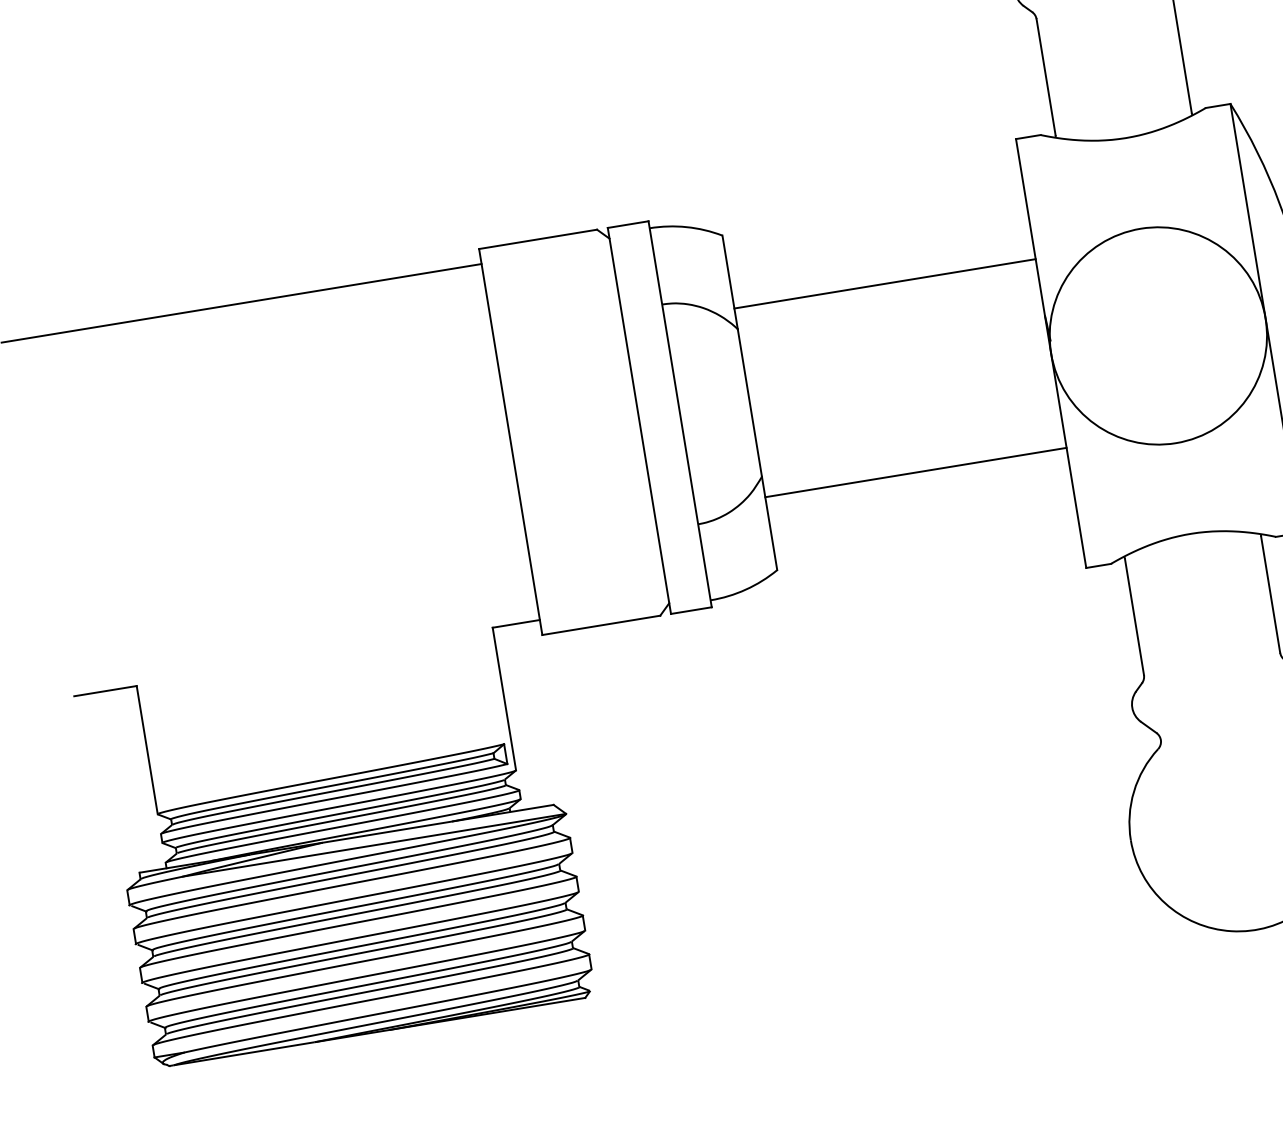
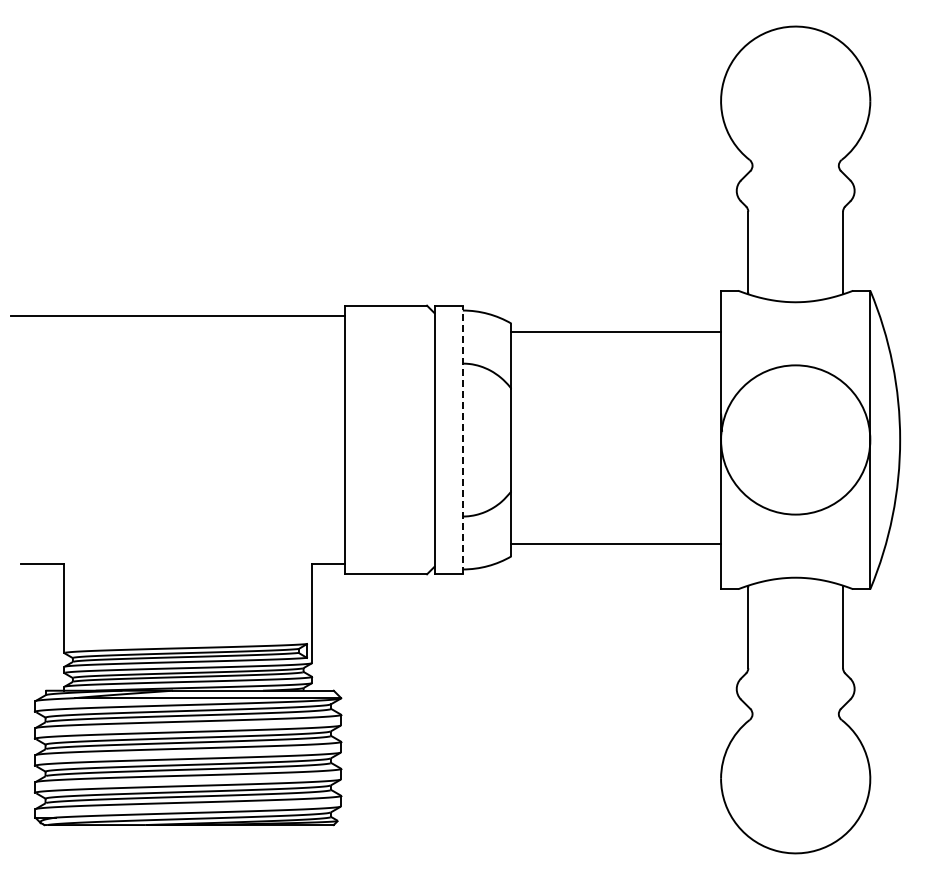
line: (885, 284) -> (616, 332), moved
line: (679, 413) -> (462, 439), solid -> dashed
line: (916, 472) -> (616, 543), moved

